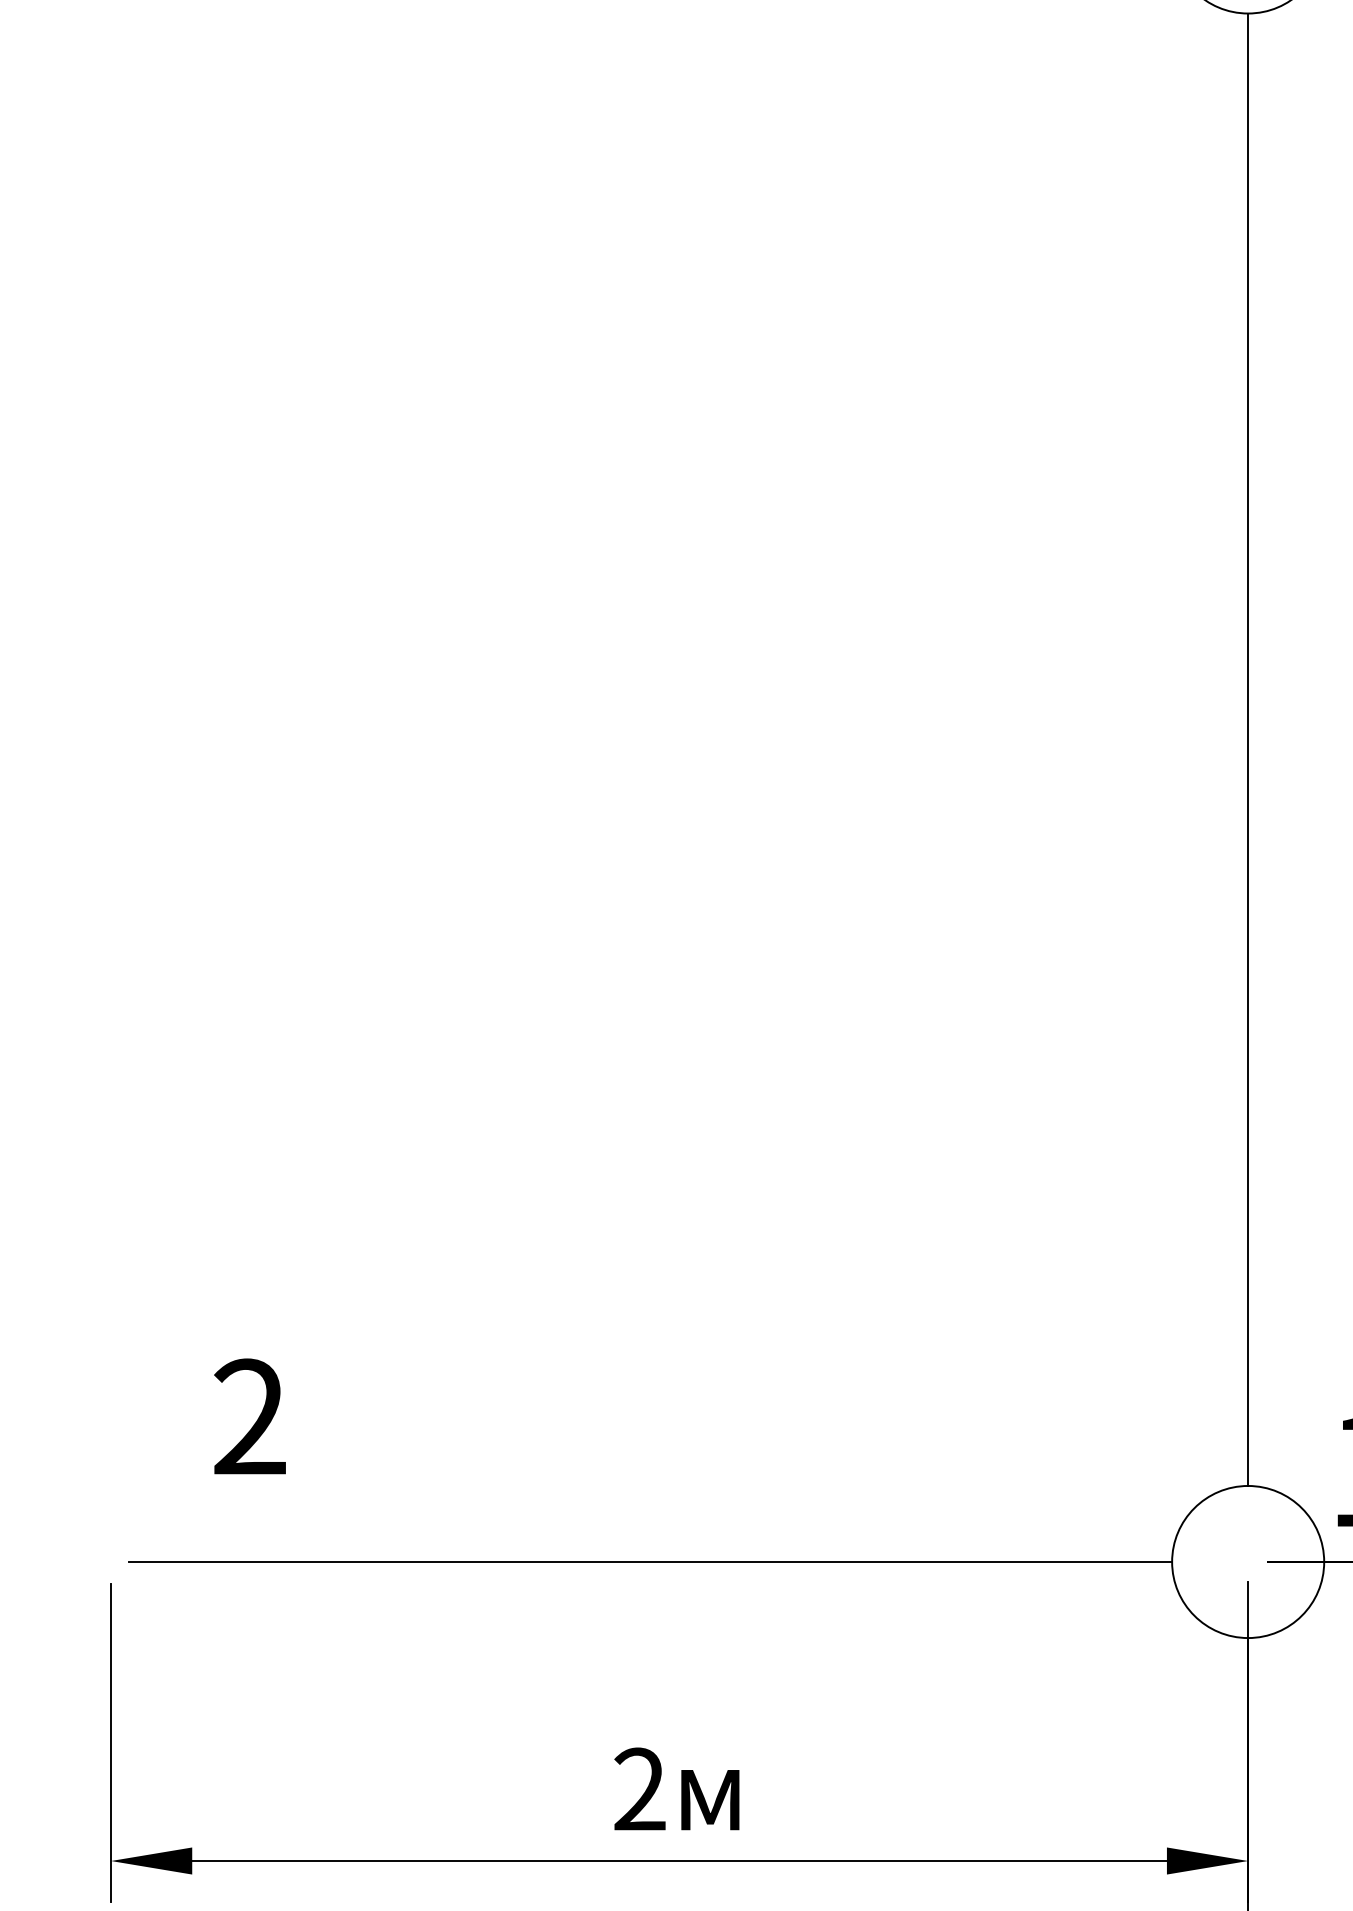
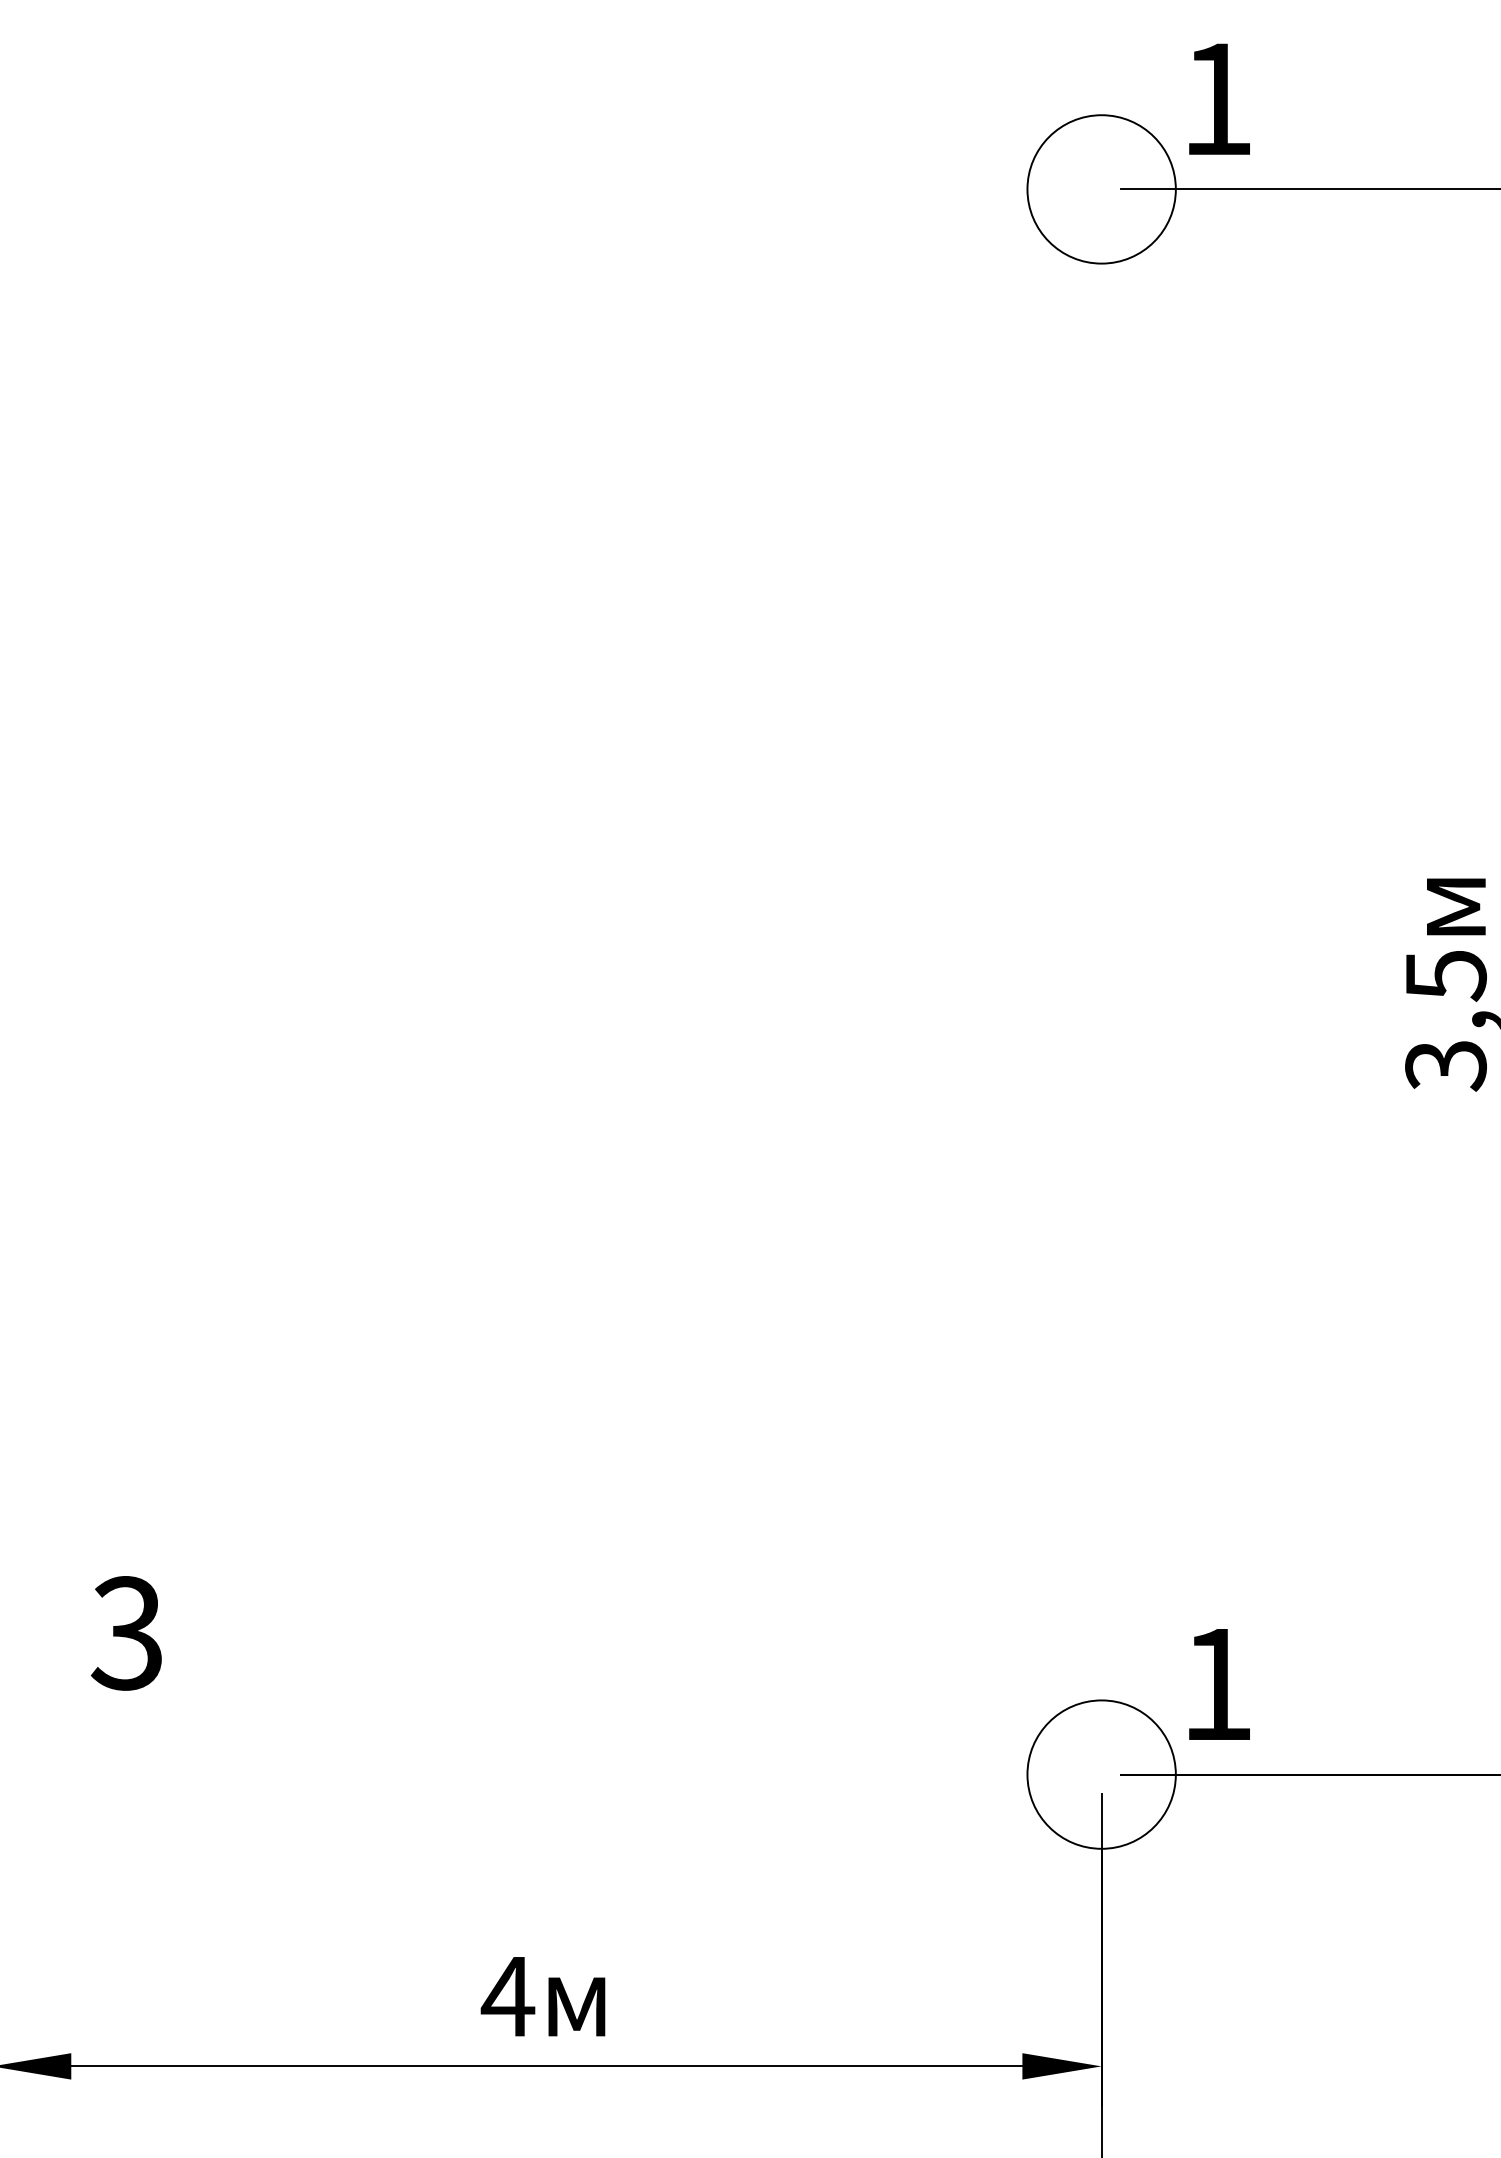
line: (1247, 749) -> (1101, 981), removed
text: (248, 1417) -> (126, 1633), 2 -> 3
line: (650, 1561) -> (518, 1774), removed
text: (639, 1788) -> (507, 1995), 2 -> 4

